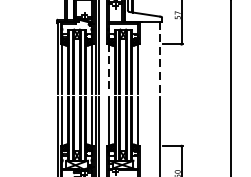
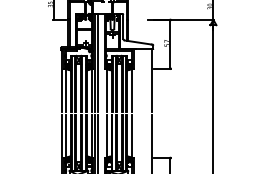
line: (160, 57) -> (151, 80), dashed -> solid
line: (108, 69) -> (106, 90), dashed -> solid

